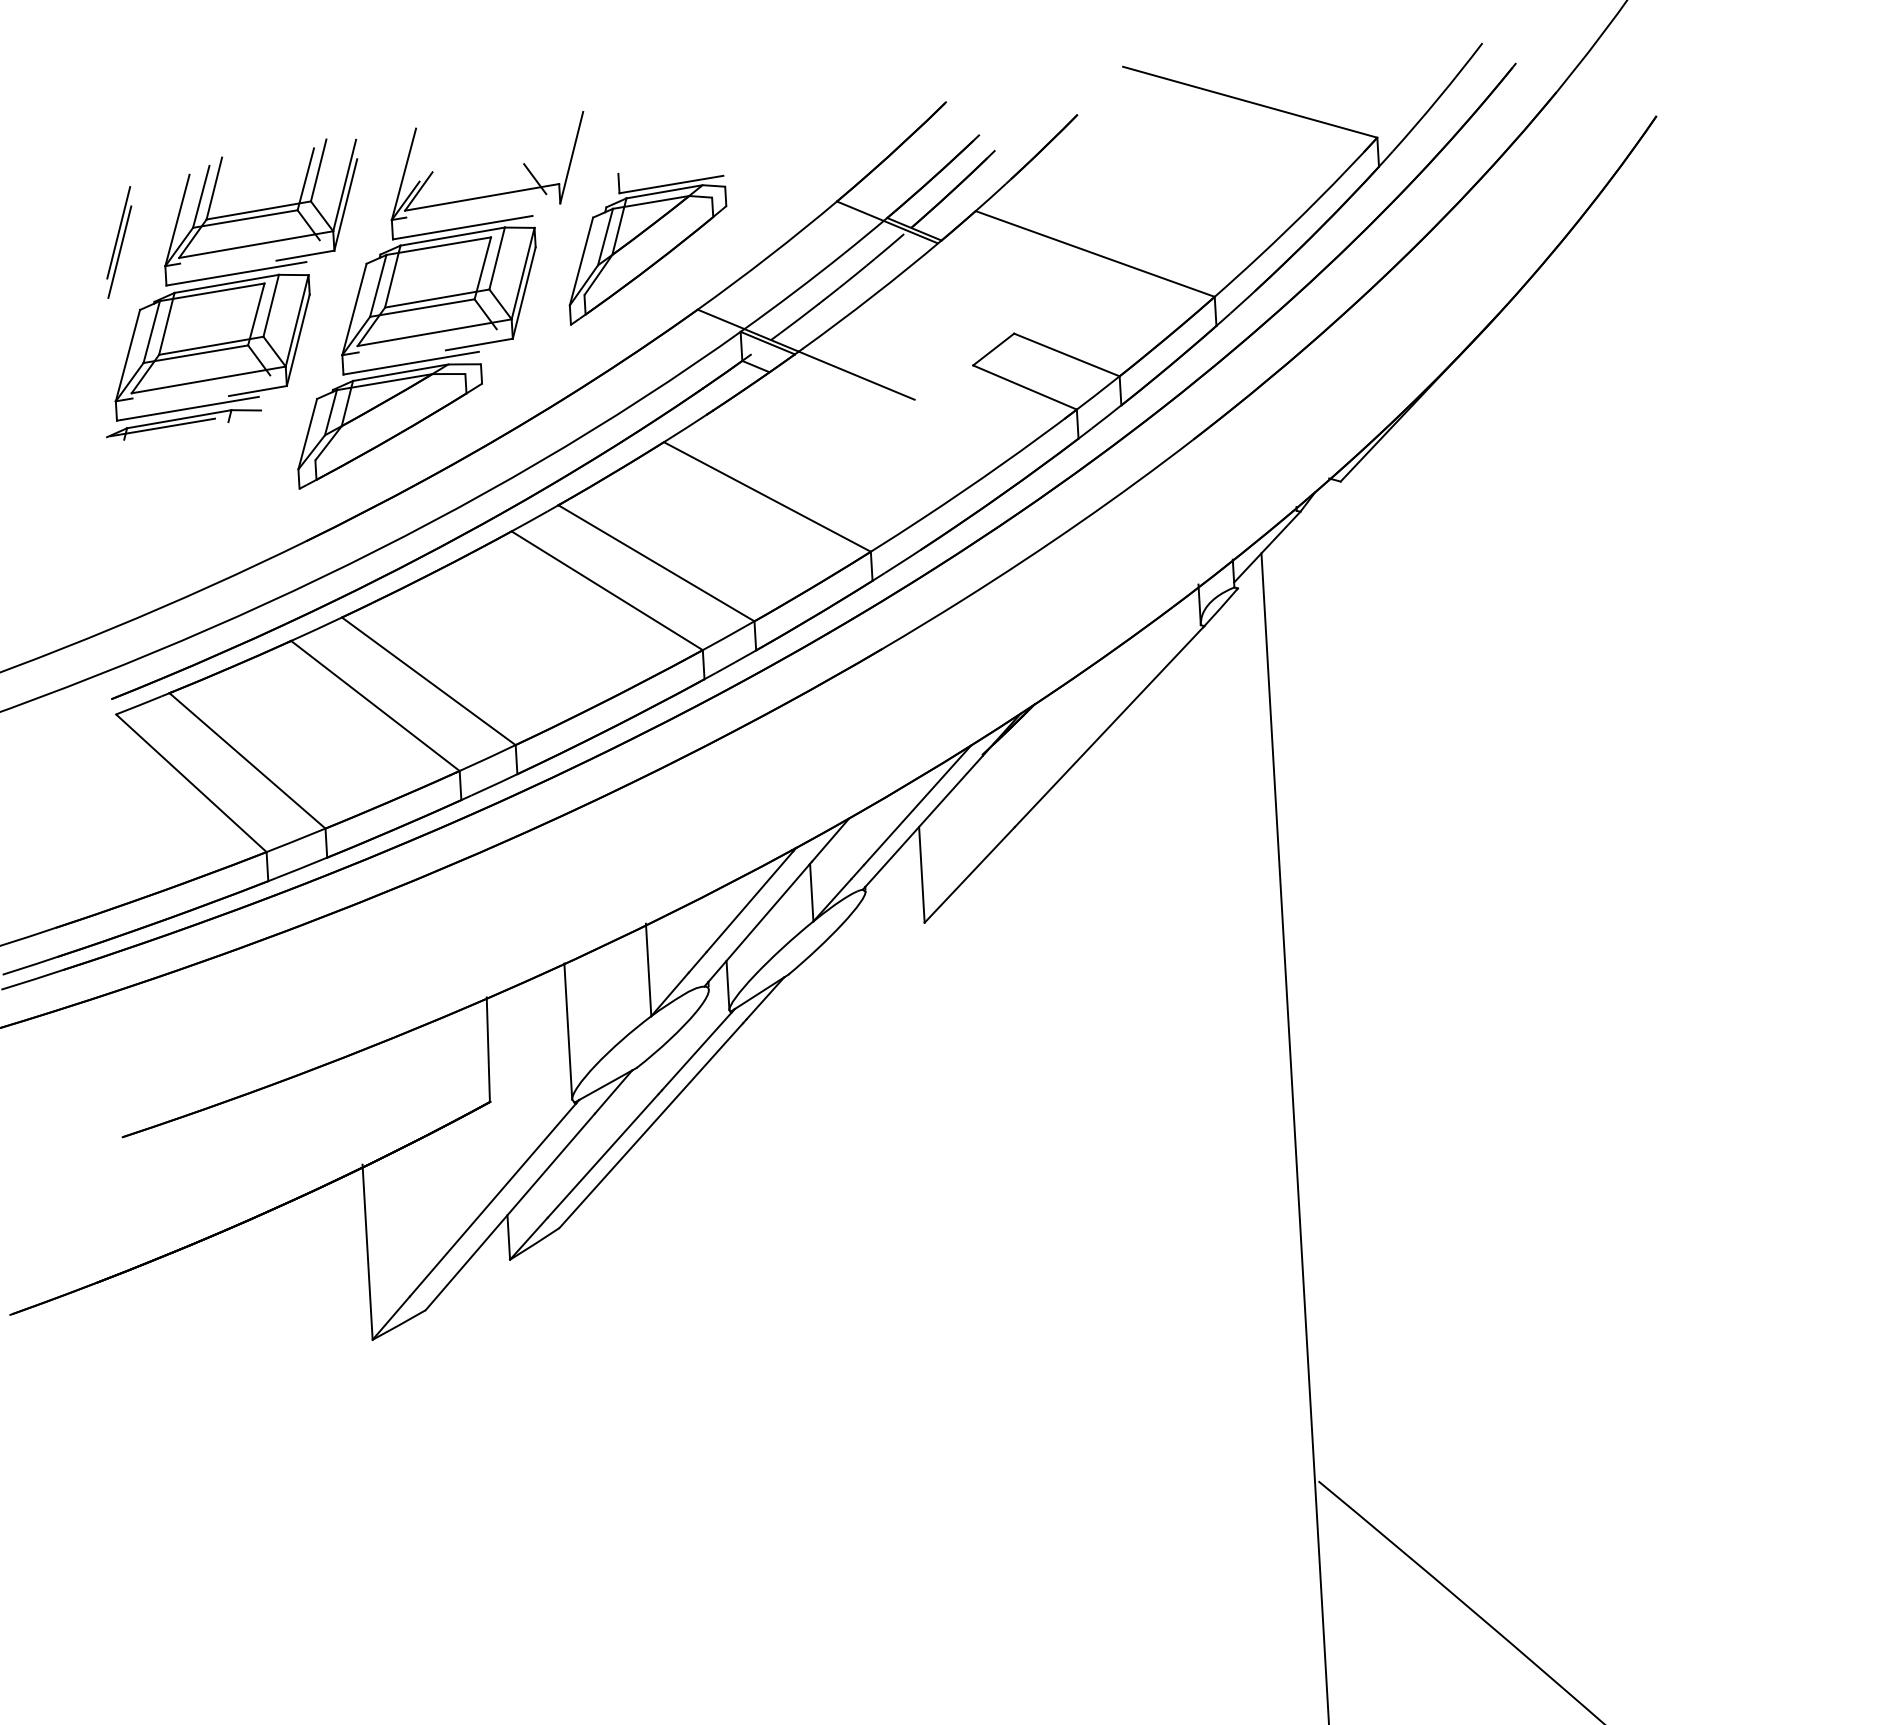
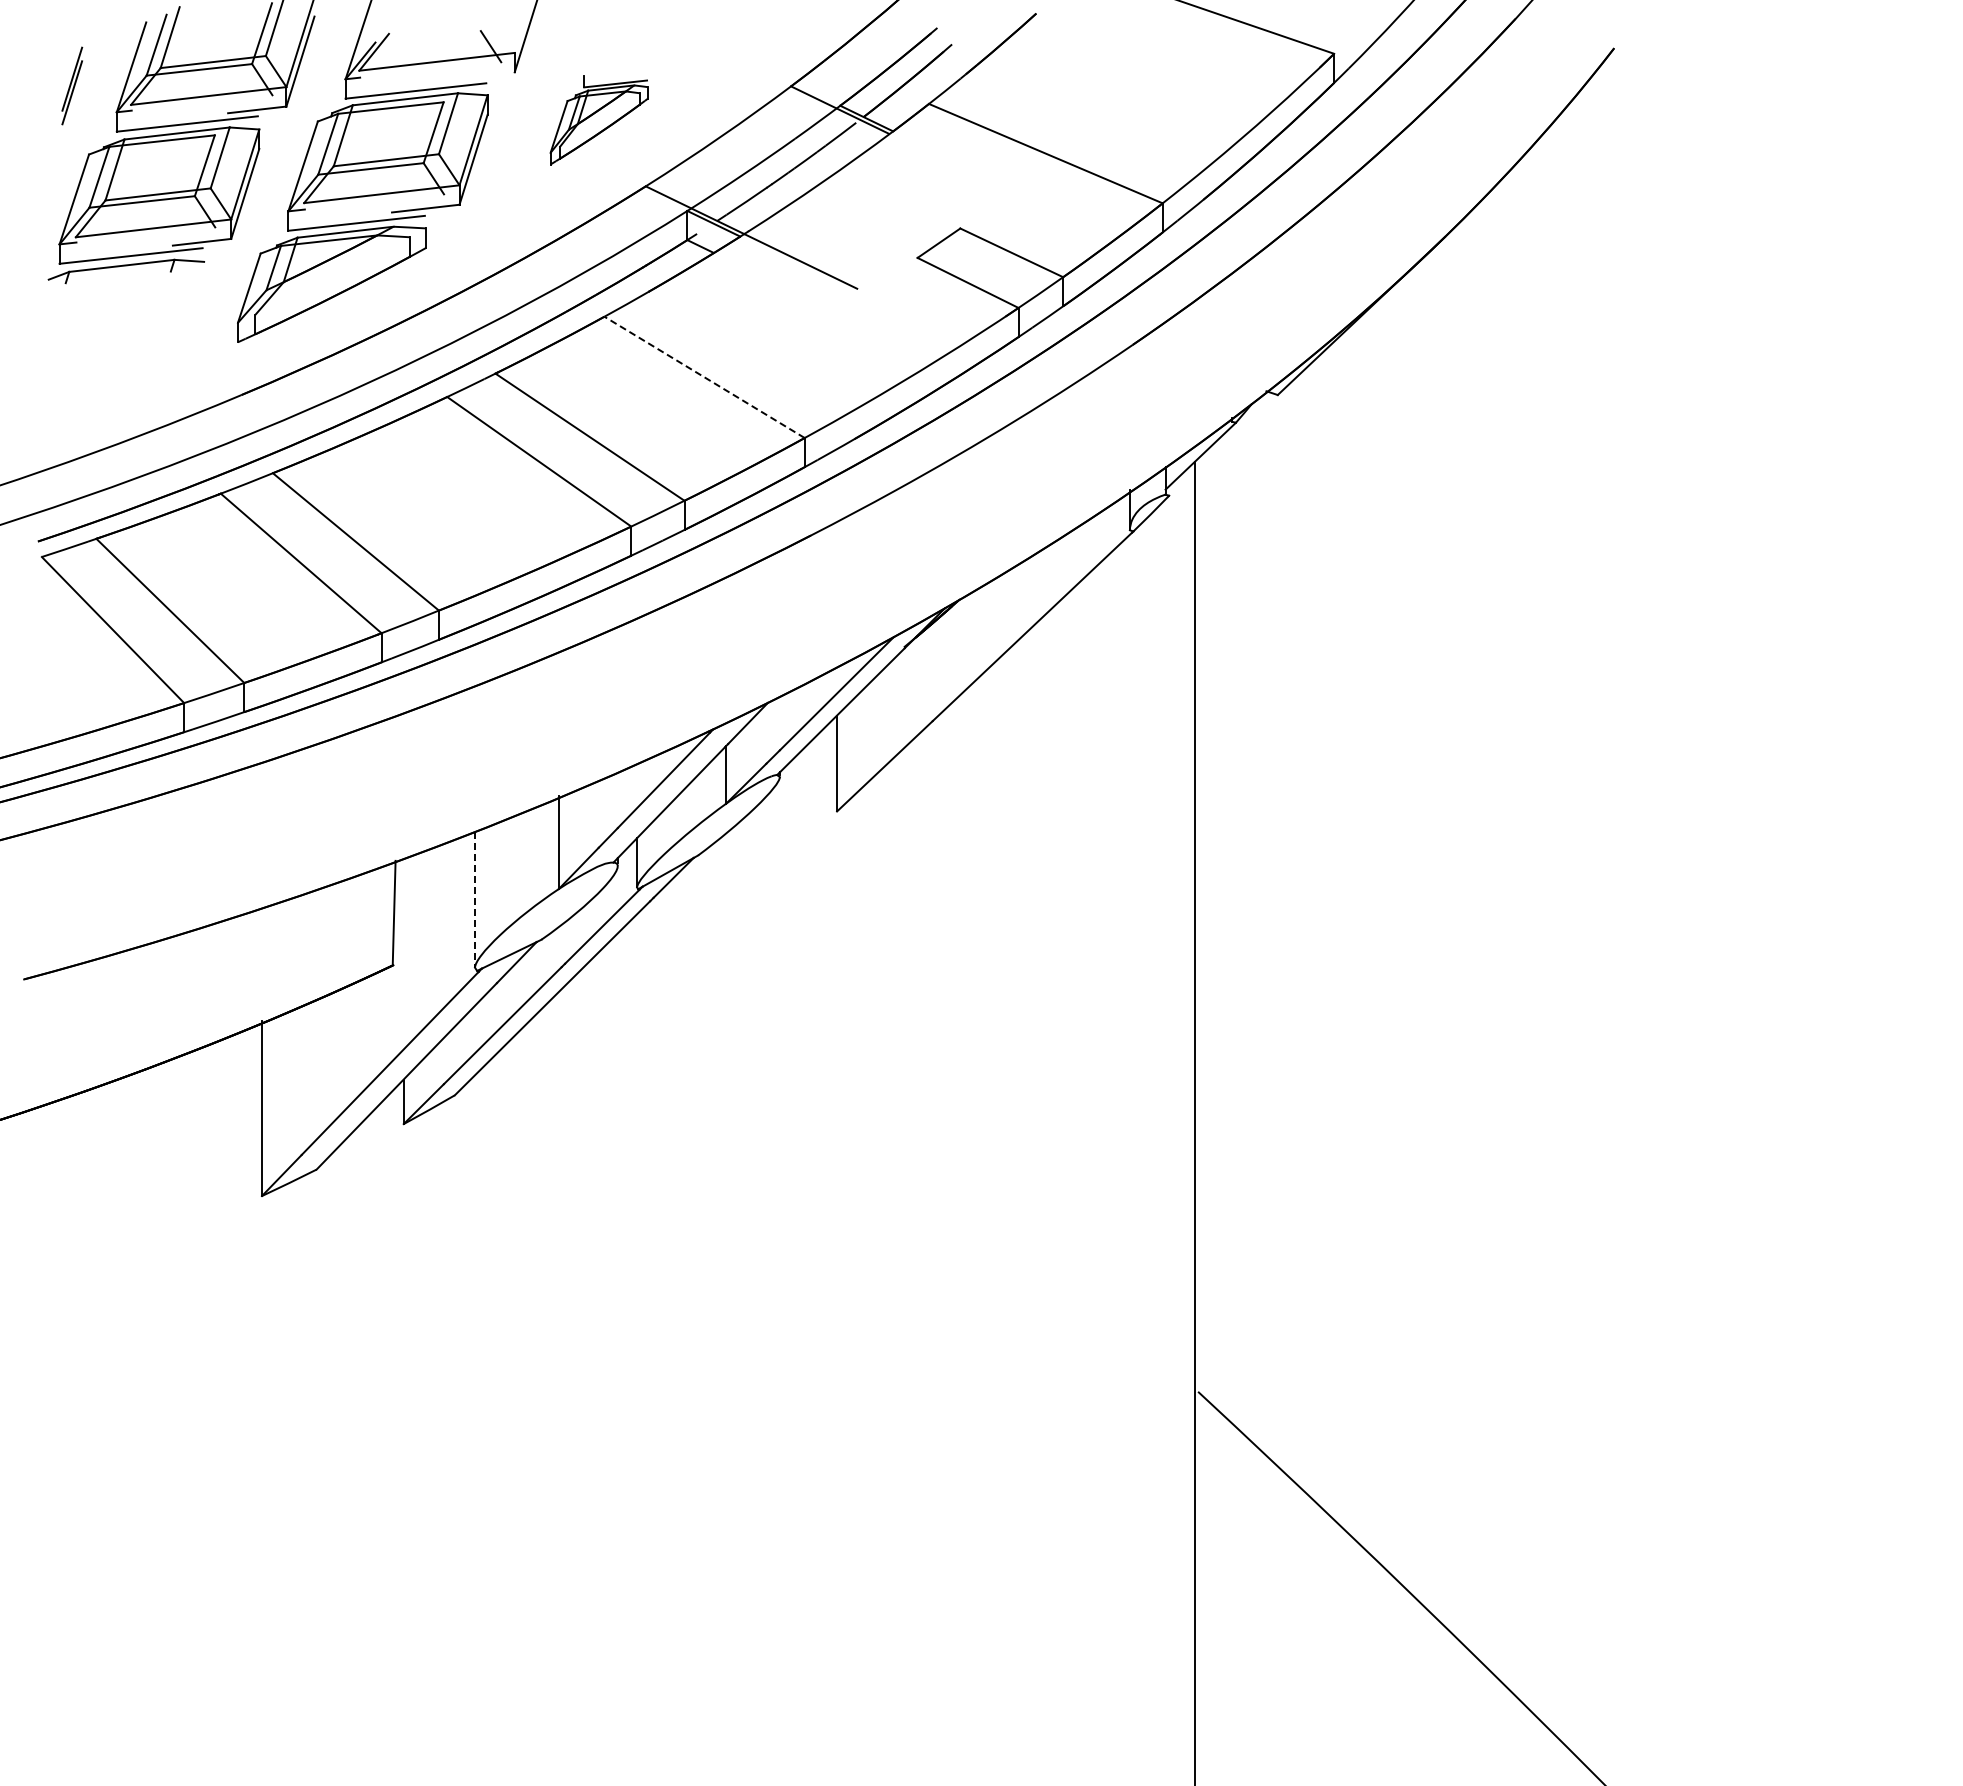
part: (119, 241) -> (72, 85), size x0.7
part: (646, 245) -> (598, 119), size x0.6
line: (162, 426) -> (104, 272), removed
line: (767, 497) -> (704, 377), solid -> dashed
line: (568, 1032) -> (475, 900), solid -> dashed

